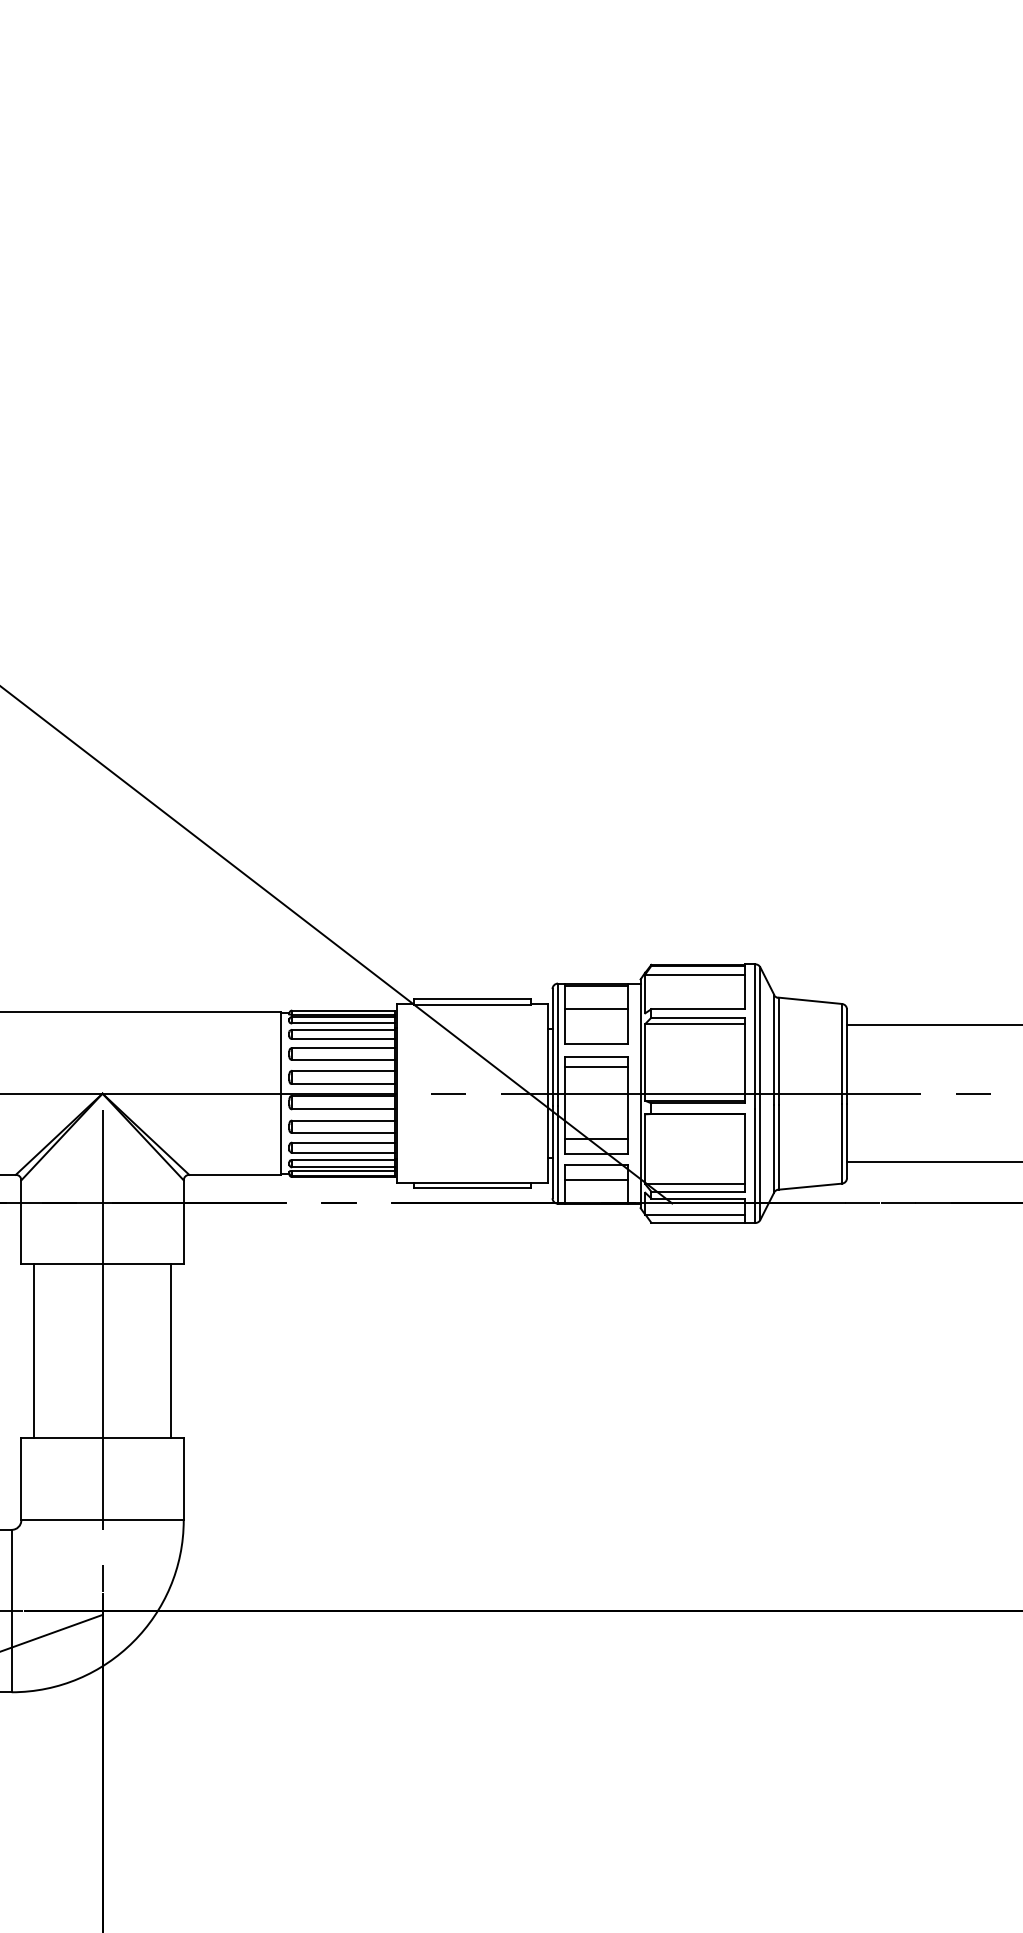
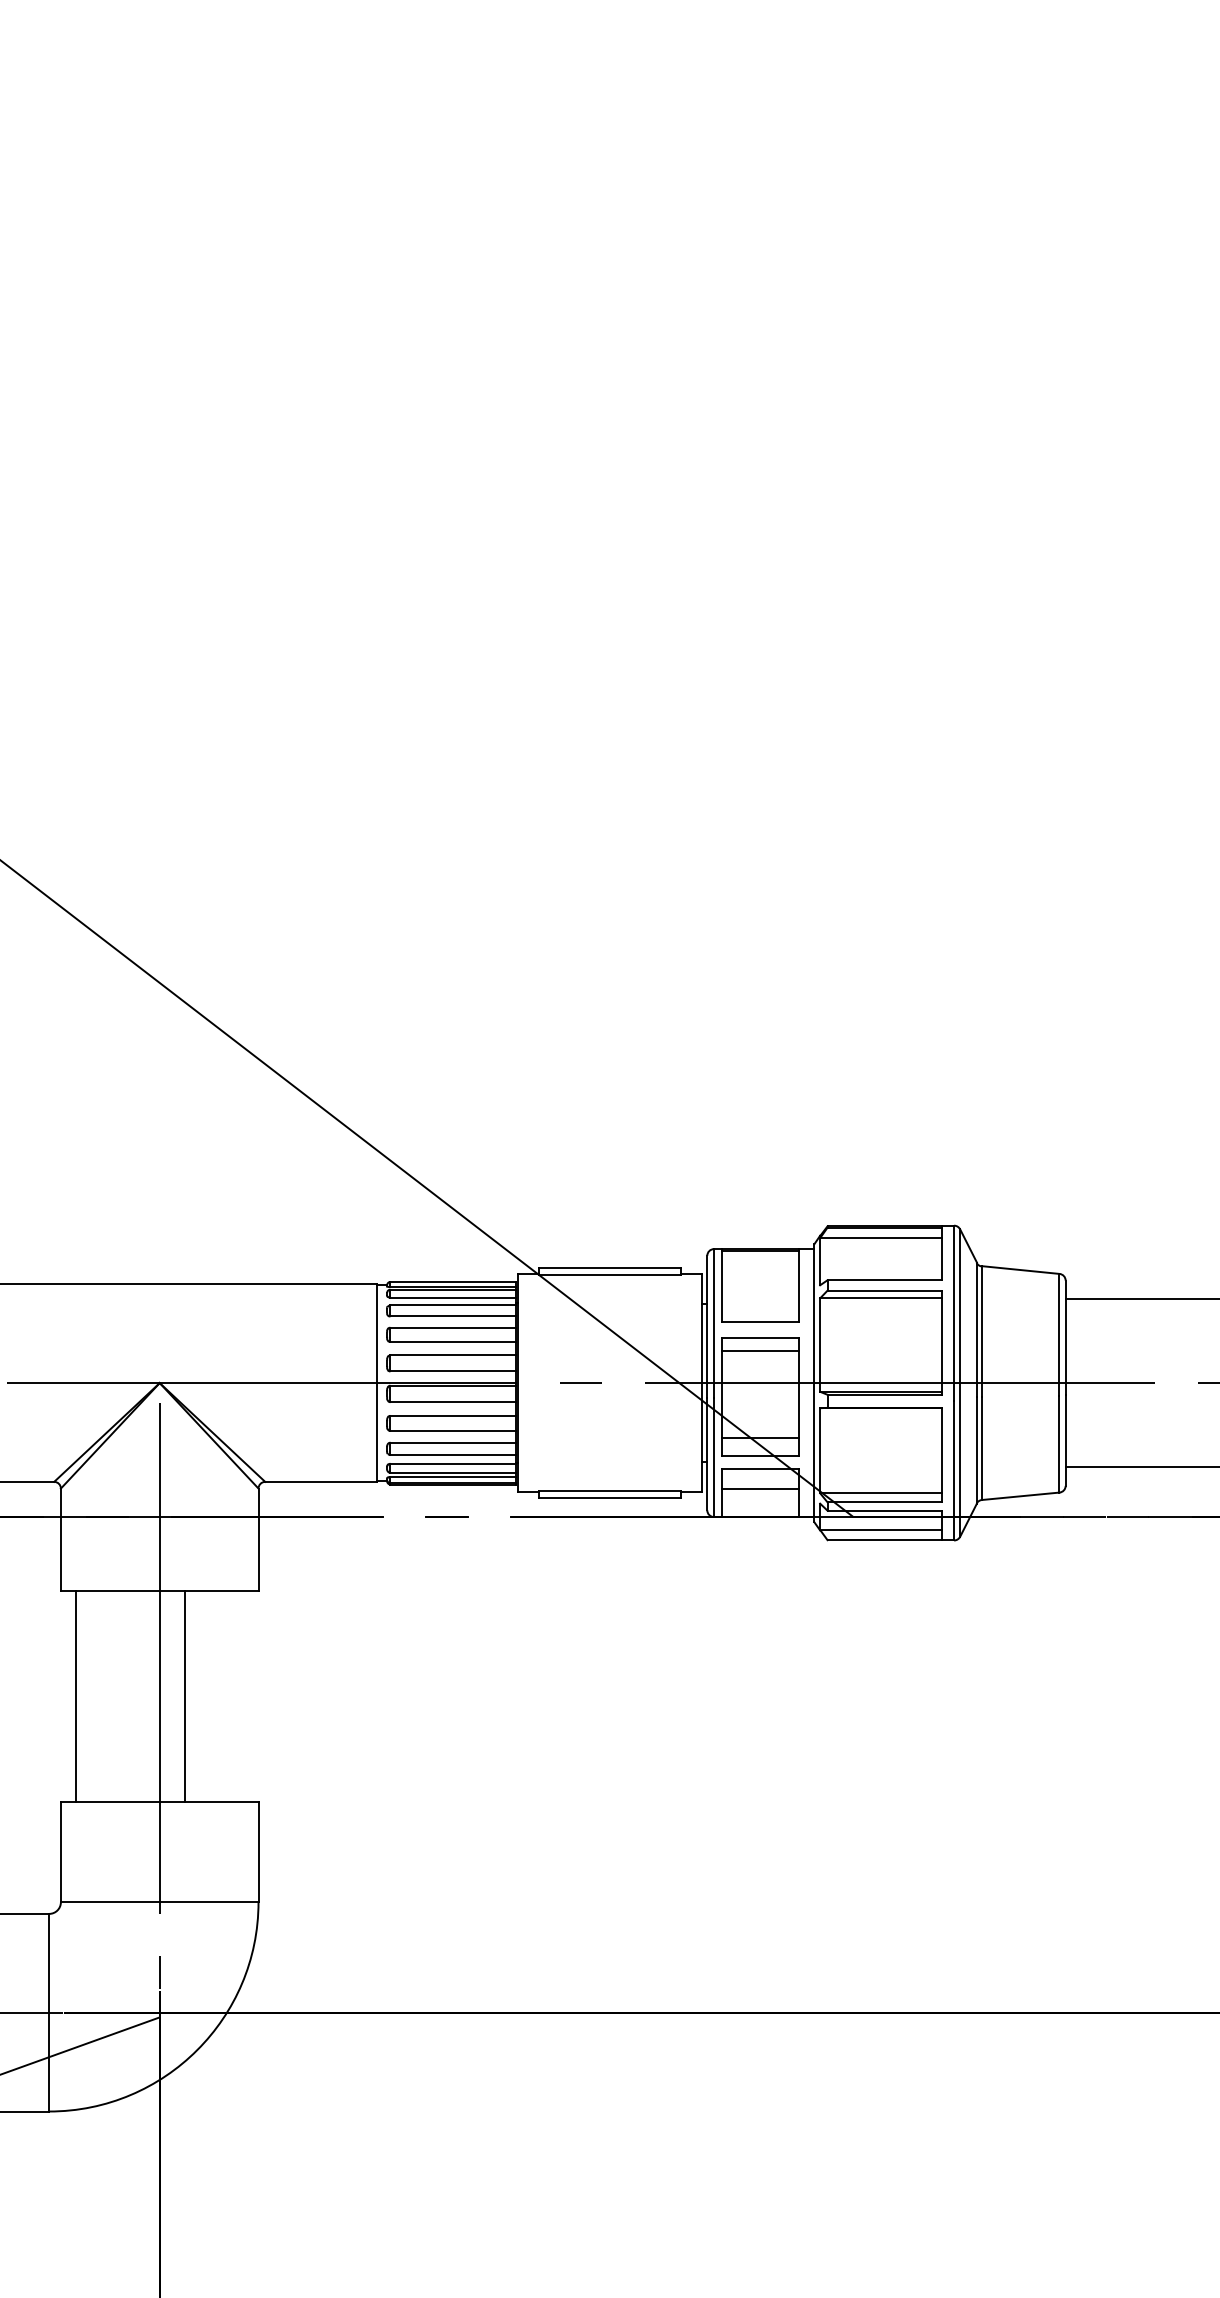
line: (596, 1008) -> (760, 1279), removed
line: (171, 1350) -> (185, 1695), moved

